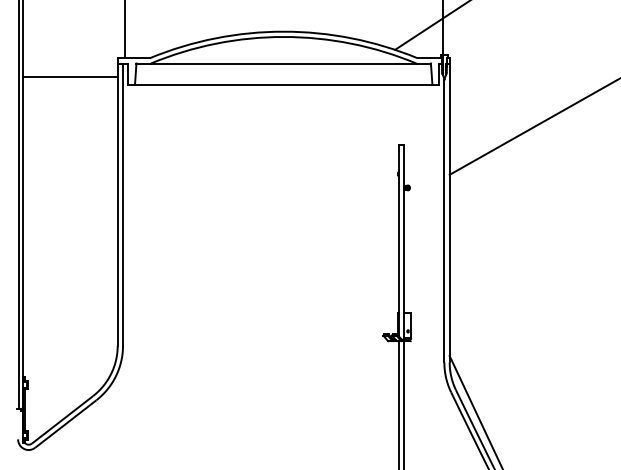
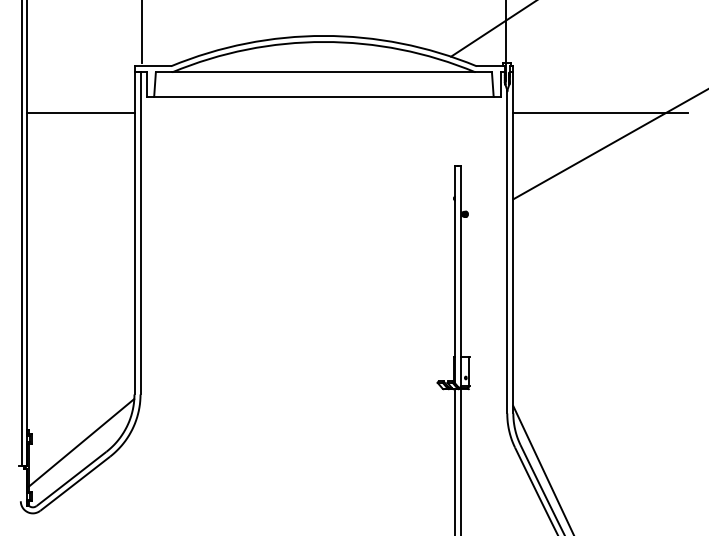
line: (70, 76) -> (80, 113), moved
line: (525, 99) -> (599, 113), added
line: (71, 387) -> (81, 442), added

